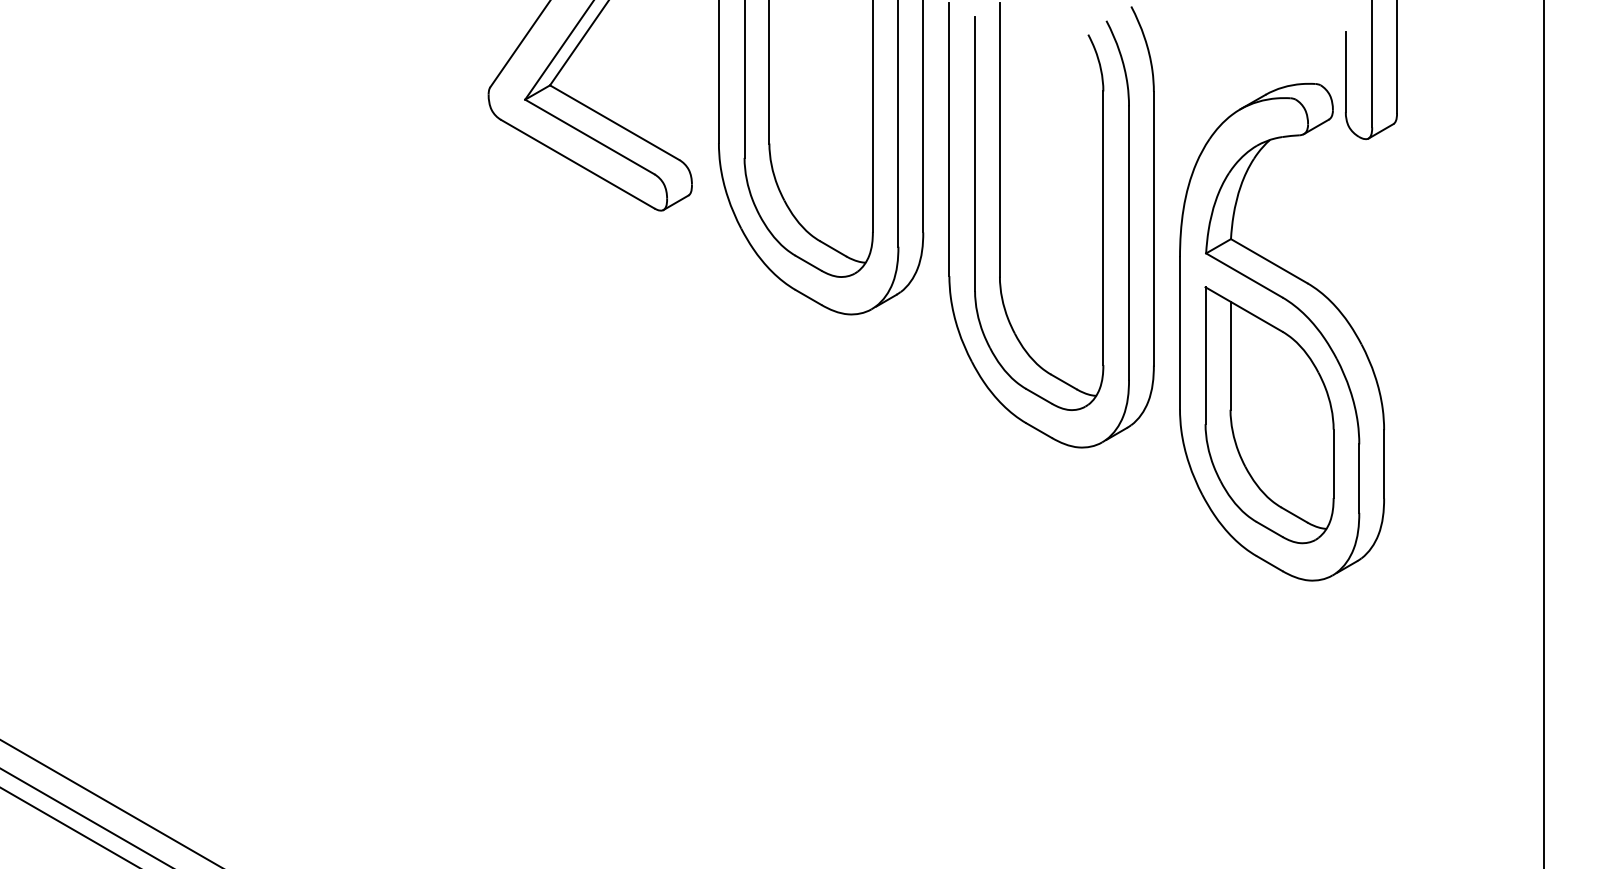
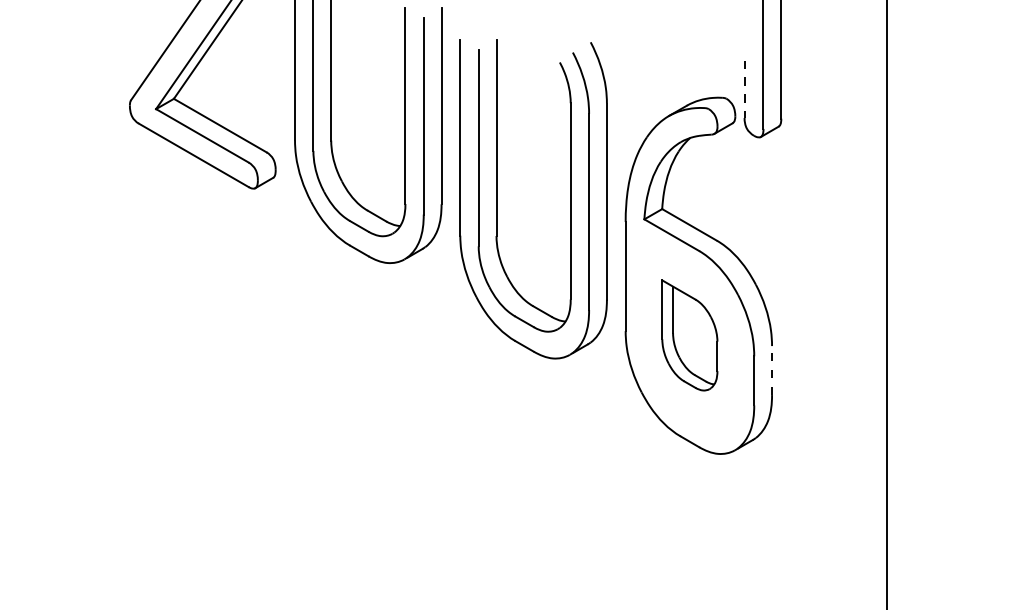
line: (1345, 72) -> (744, 89), solid -> dashed
part: (1269, 415) -> (689, 335), size x0.6
line: (1384, 463) -> (772, 370), solid -> dashed

